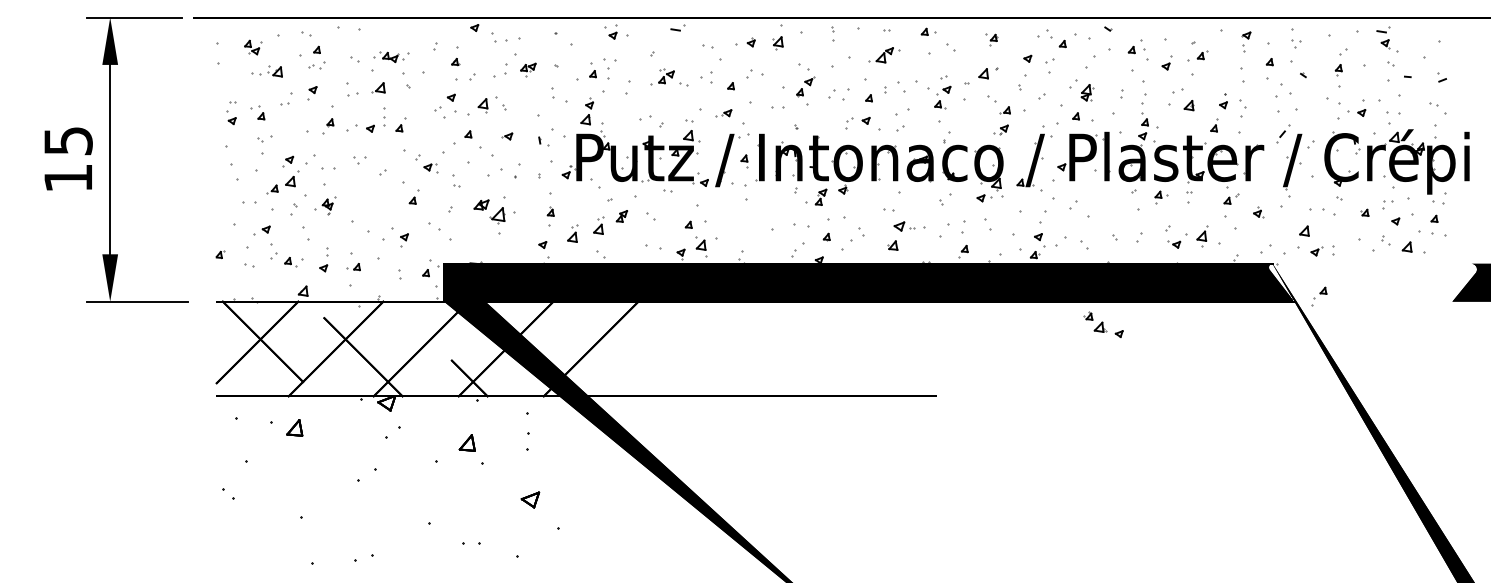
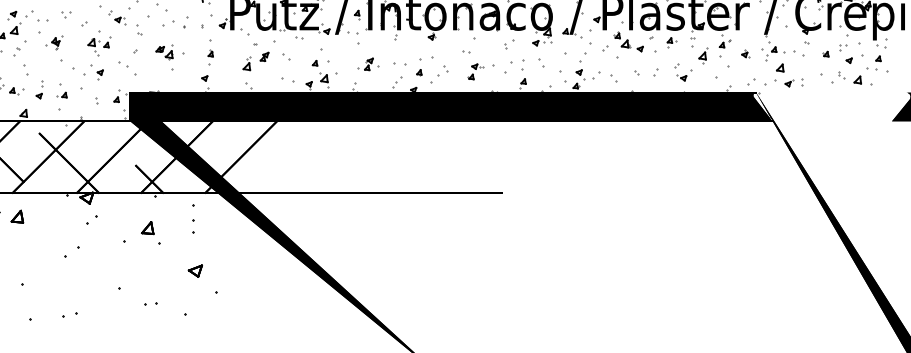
part: (816, 196) -> (365, 63), moved
part: (395, 203) -> (93, 47), added
part: (325, 205) -> (54, 42), moved
part: (489, 210) -> (164, 52), size x0.71
part: (572, 233) -> (227, 69), removed
part: (901, 236) -> (475, 72), size x0.71
part: (1202, 236) -> (703, 56), moved
part: (1319, 296) -> (771, 53), moved
part: (1103, 324) -> (628, 41), moved

